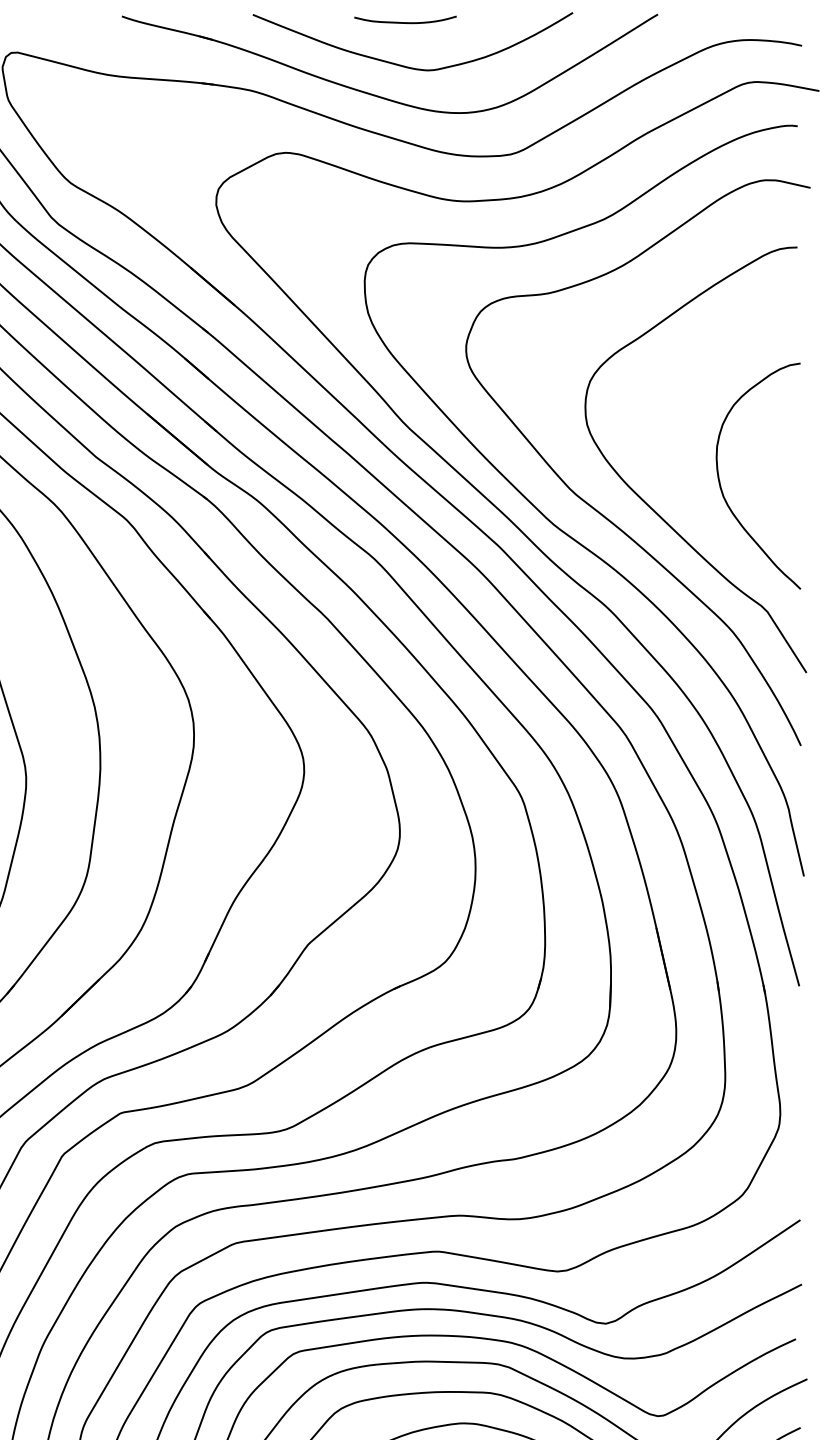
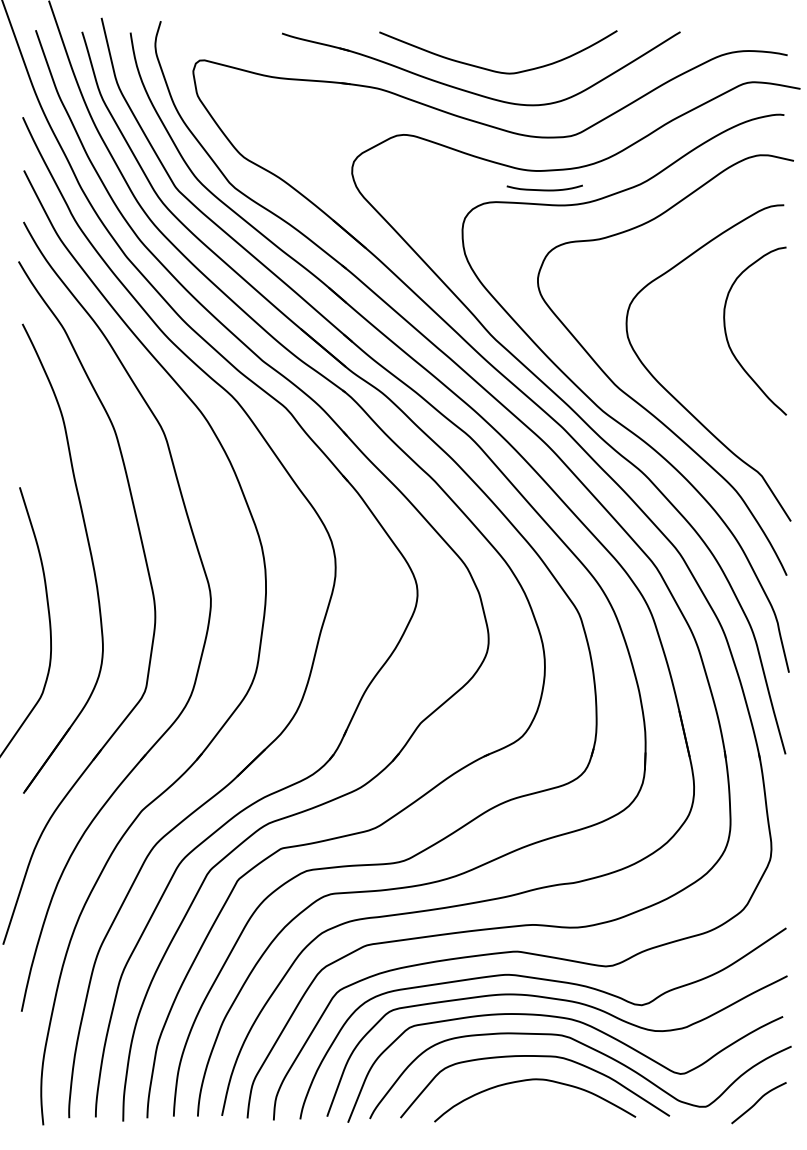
curve: (405, 21) -> (544, 189), moved
curve: (721, 481) -> (727, 335), moved

